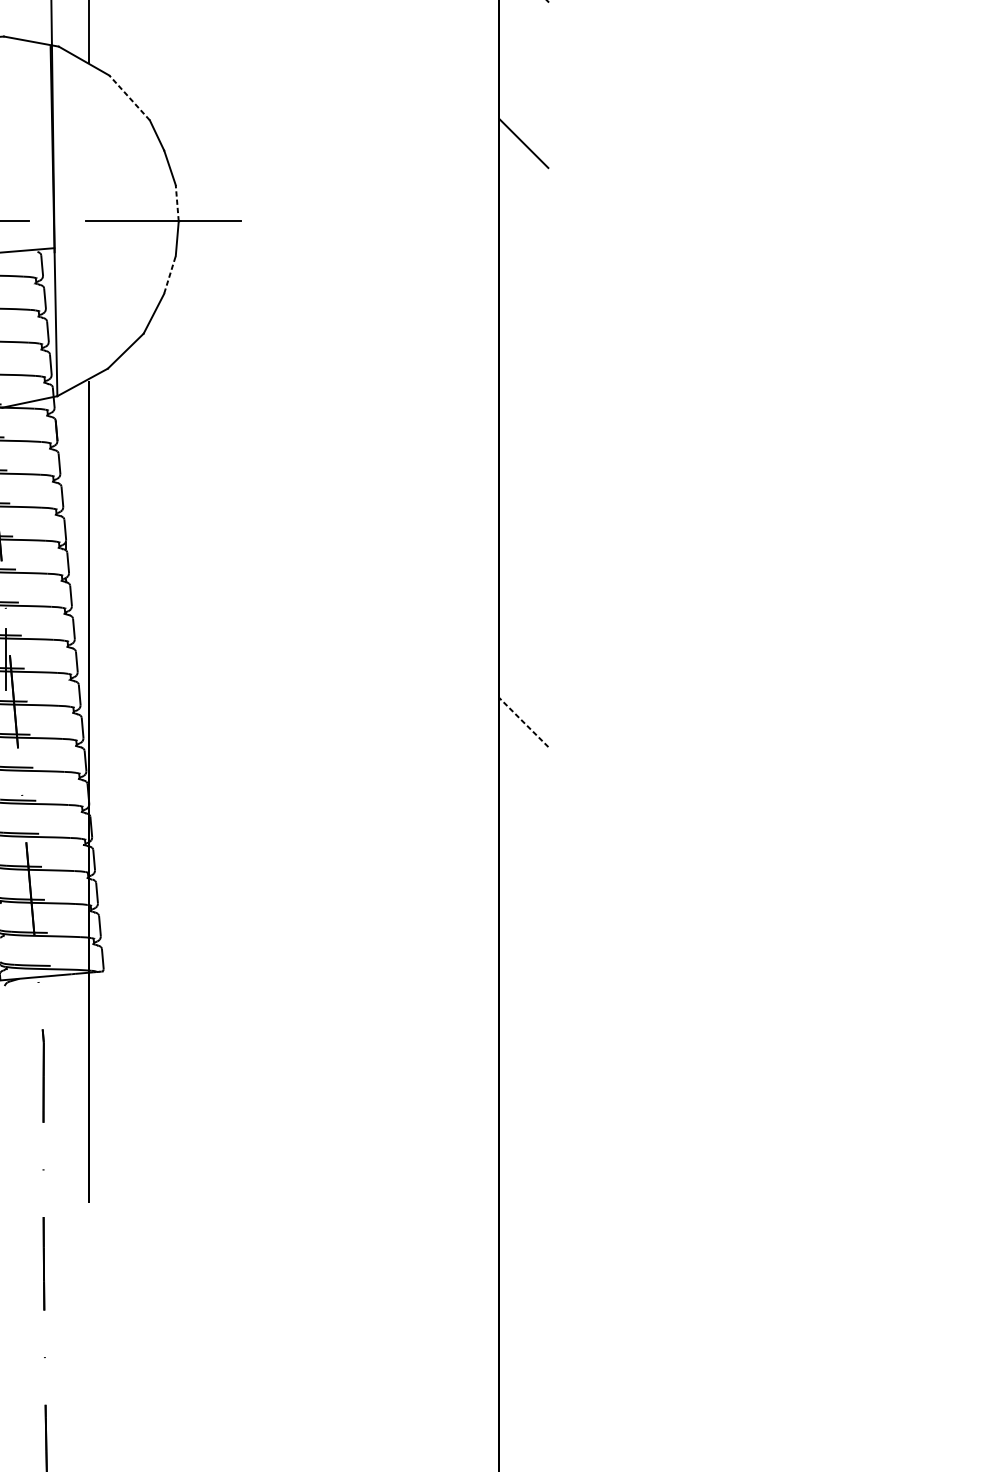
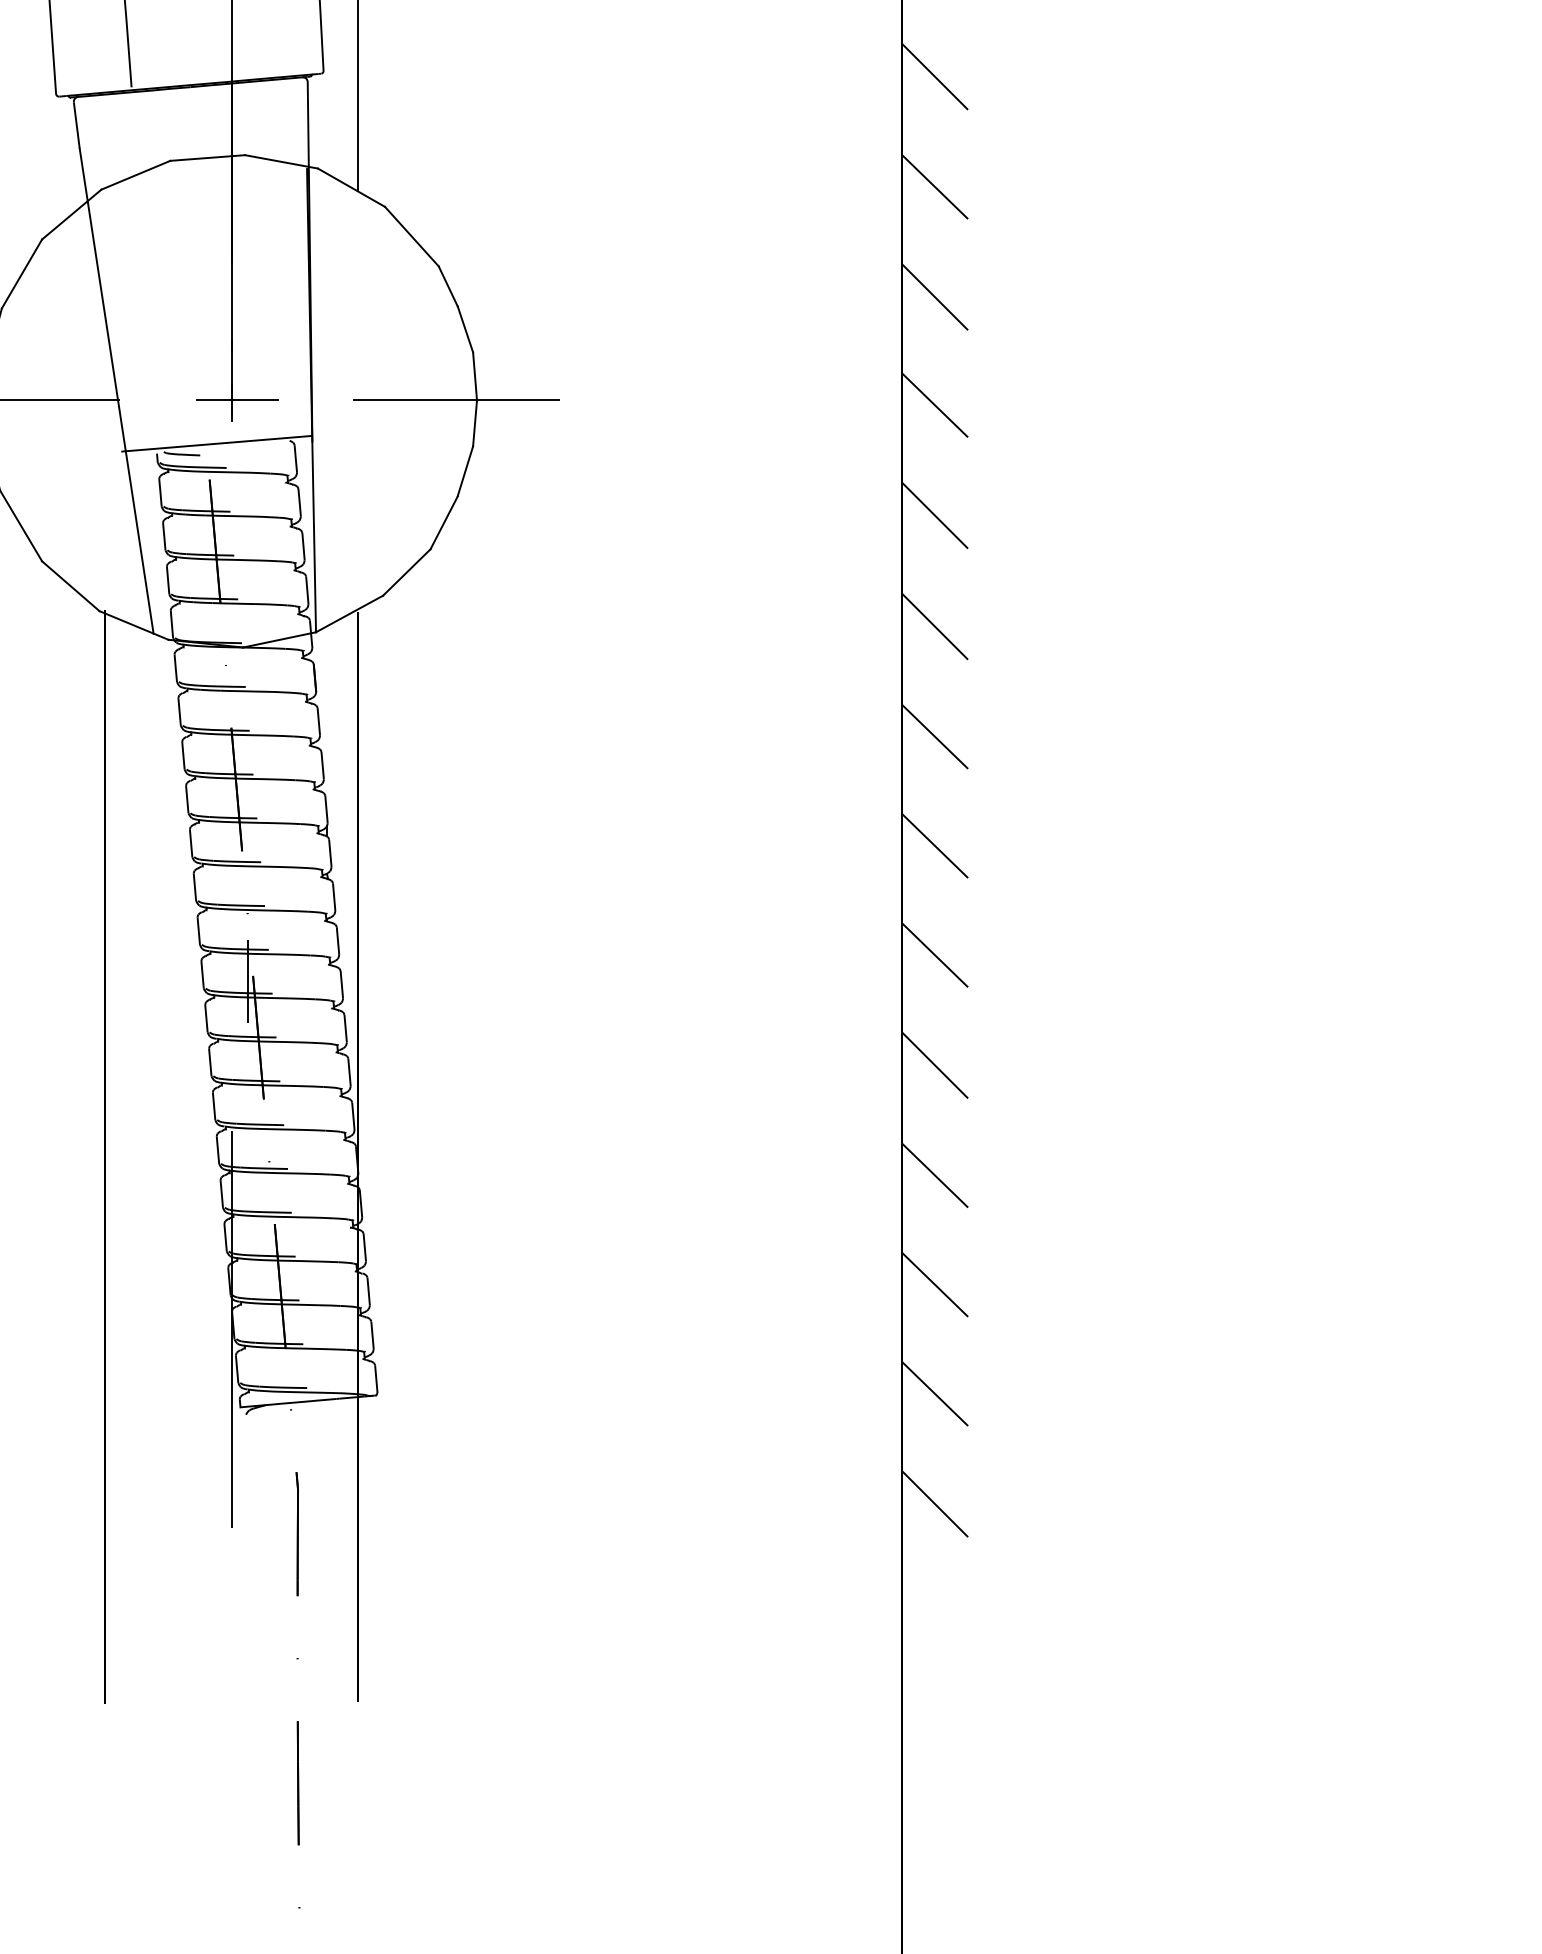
line: (523, 60) -> (934, 186), added
line: (129, 97) -> (411, 236), dashed -> solid
line: (177, 202) -> (475, 375), dashed -> solid
line: (523, 224) -> (934, 404), added
line: (170, 274) -> (465, 470), dashed -> solid
line: (523, 307) -> (934, 514), added
line: (523, 391) -> (934, 626), added
line: (523, 474) -> (934, 736), added
line: (523, 556) -> (934, 845), added
line: (523, 639) -> (934, 954), added
line: (523, 722) -> (934, 1064), dashed -> solid
line: (523, 804) -> (934, 1174), added
line: (523, 887) -> (934, 1284), added
line: (523, 970) -> (934, 1393), added
line: (523, 1052) -> (934, 1503), added

